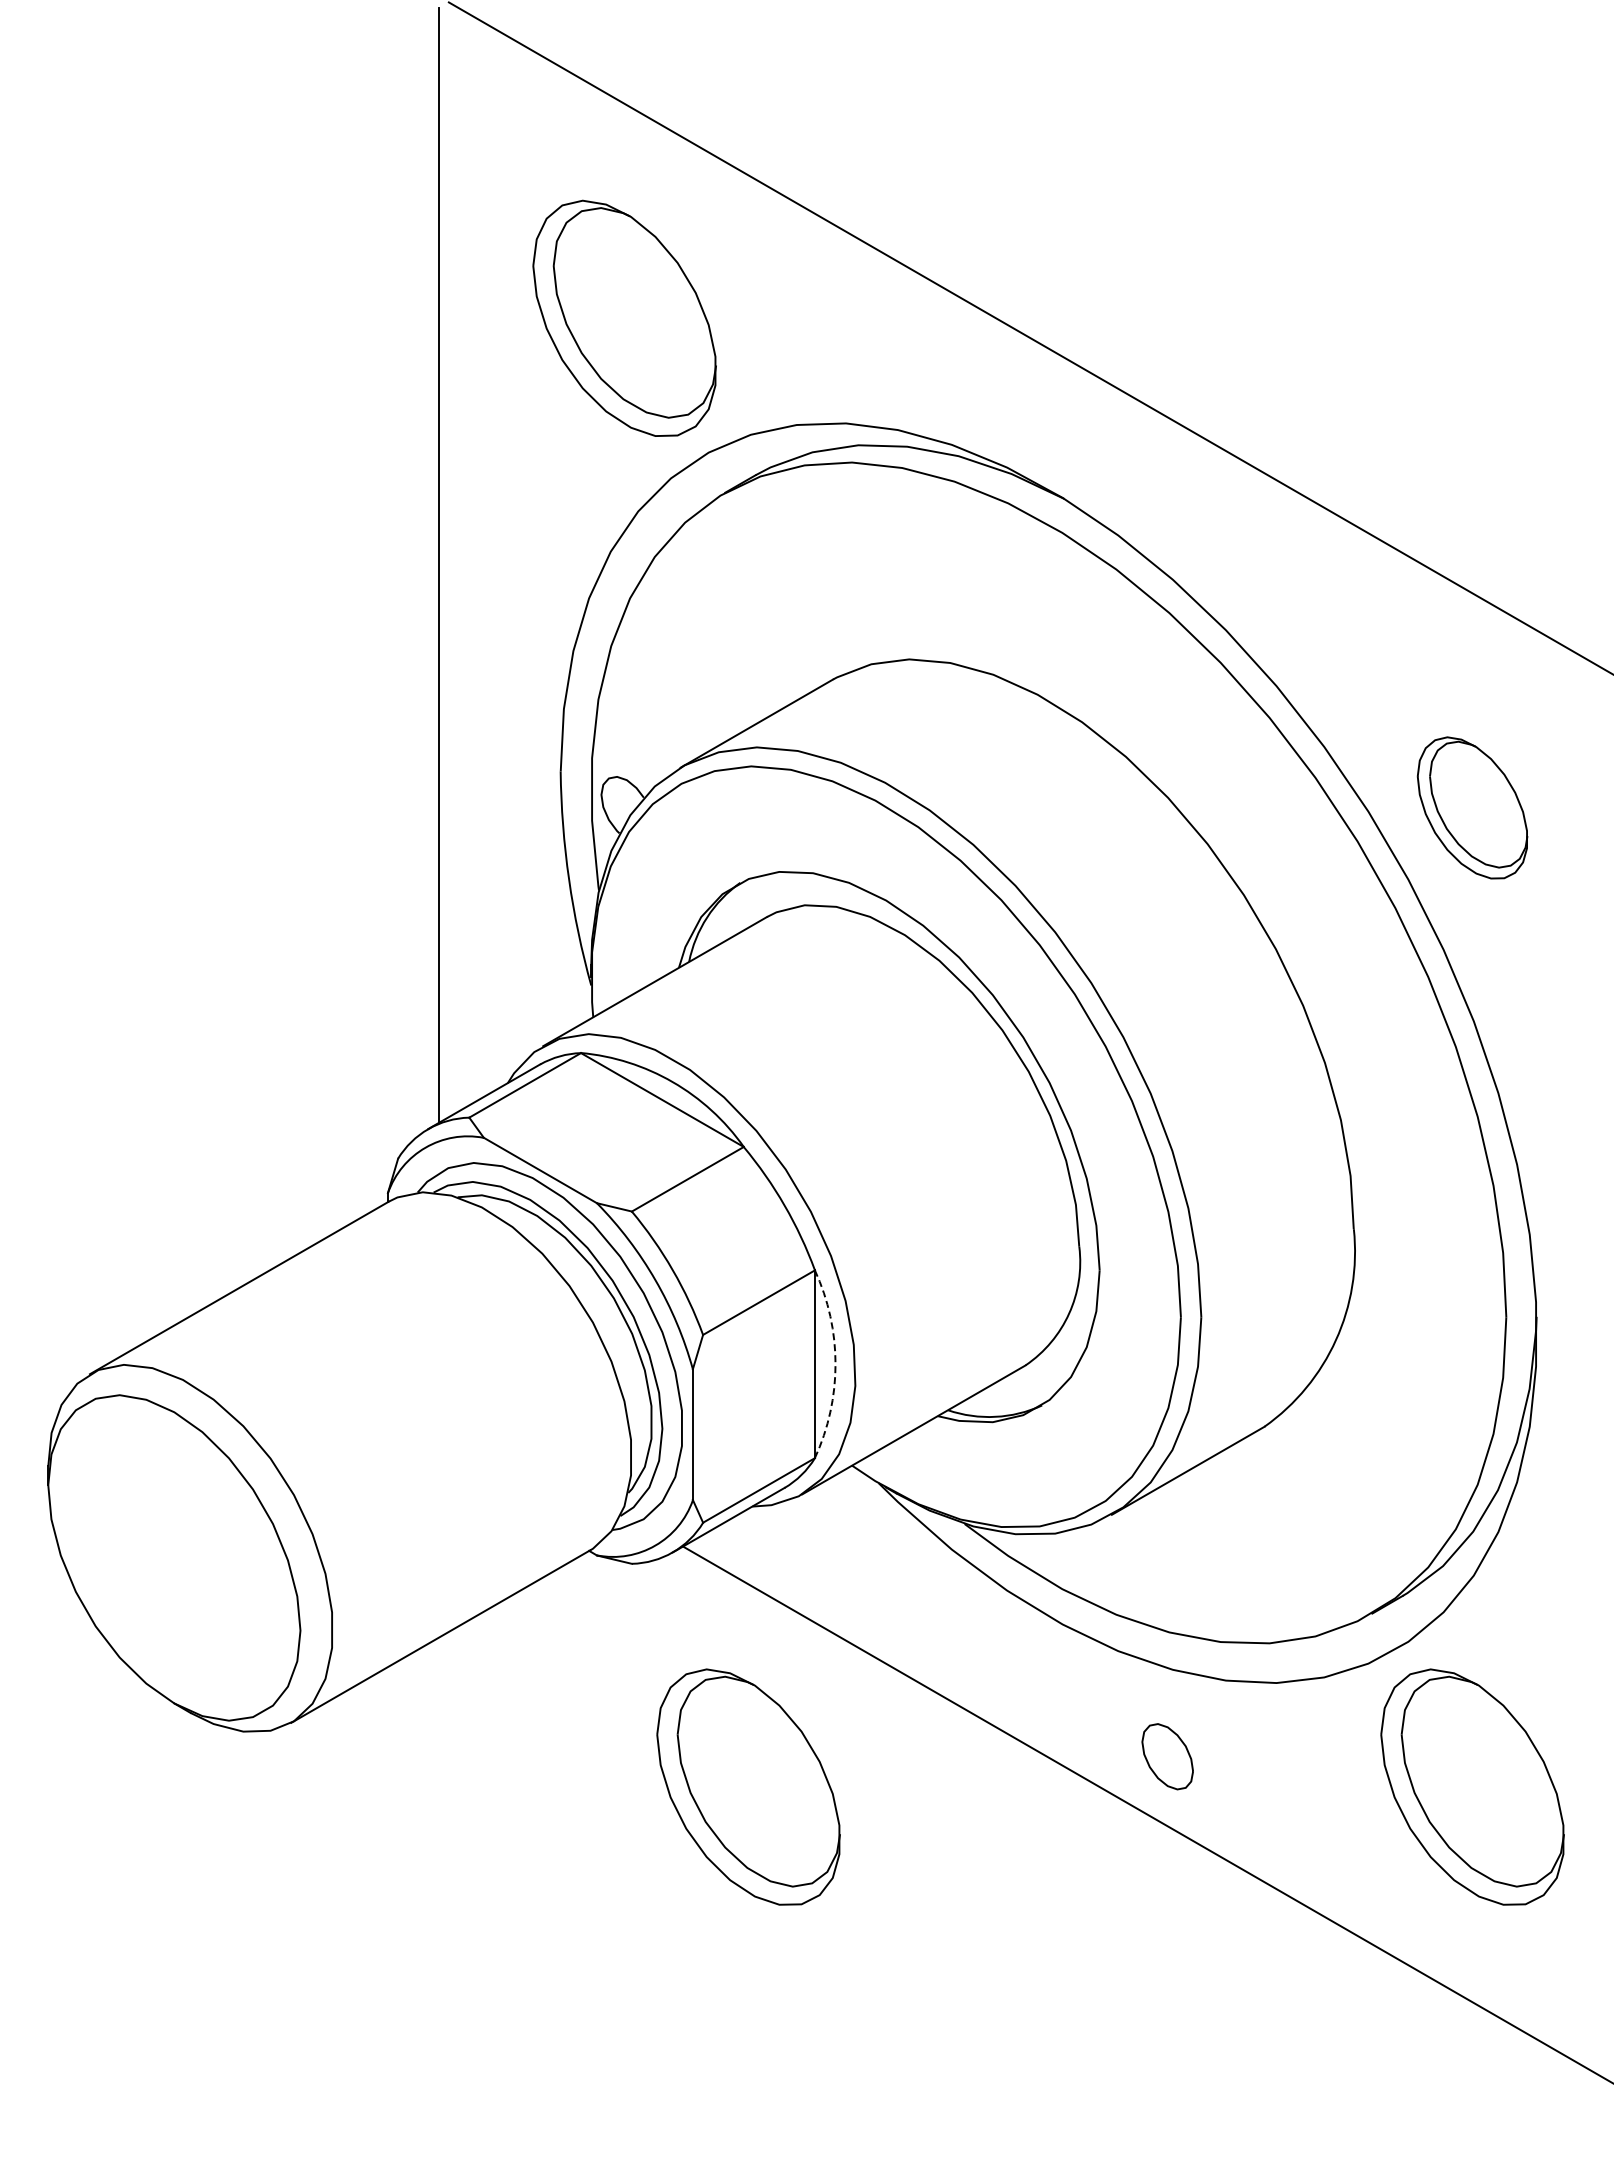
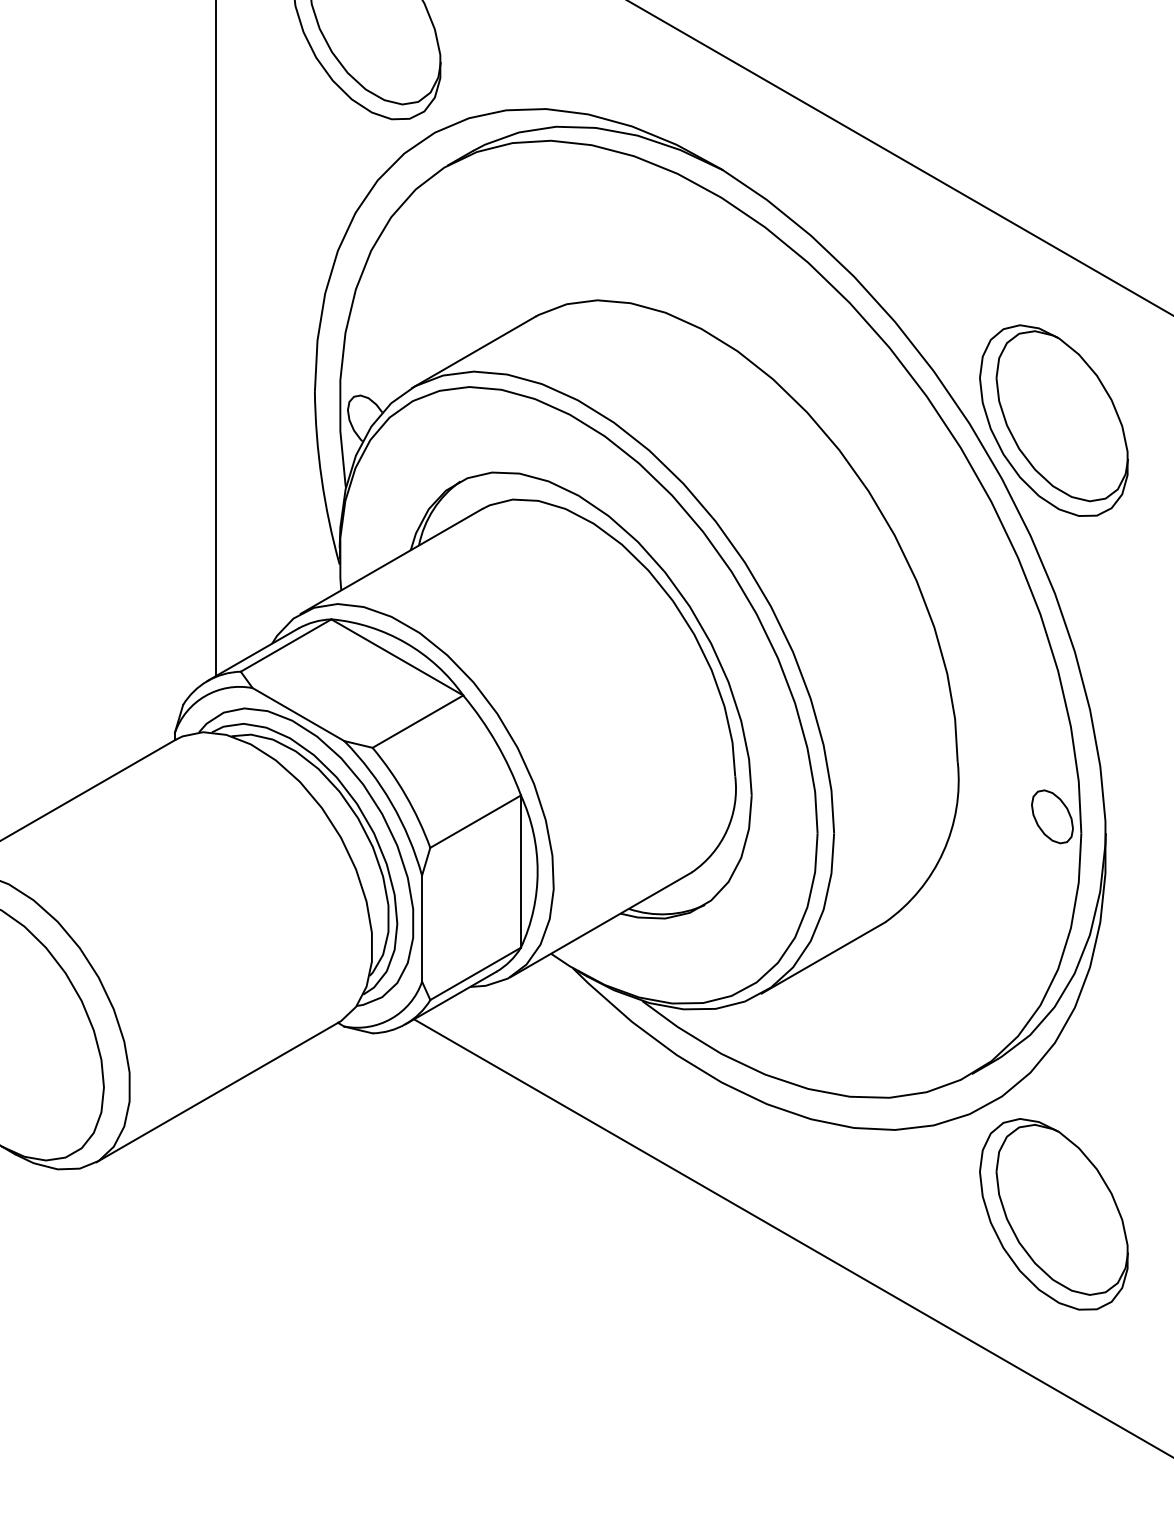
part: (1472, 807) -> (1053, 420), size x1.67
arc: (835, 1364) -> (537, 871), dashed -> solid
part: (1167, 1756) -> (1052, 816), moved
part: (748, 1786) -> (467, 1213), removed

